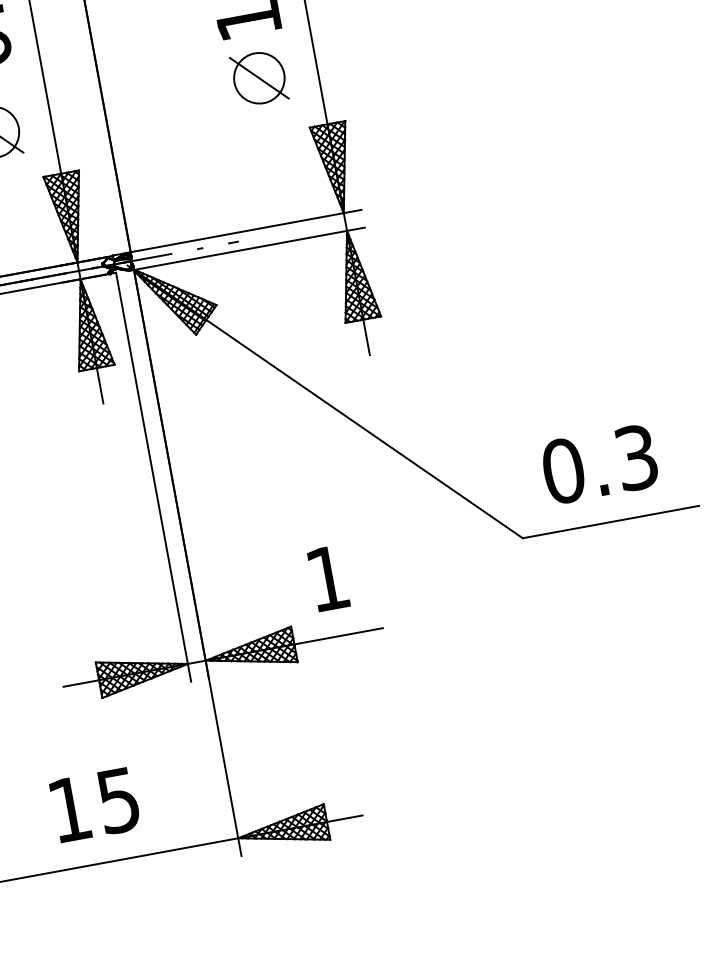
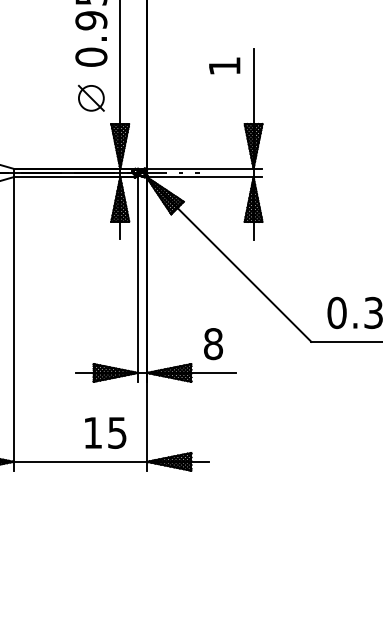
part: (258, 77) -> (224, 95), removed
text: (328, 579) -> (213, 344), 1 -> 8
text: (94, 804) -> (105, 432), moved

